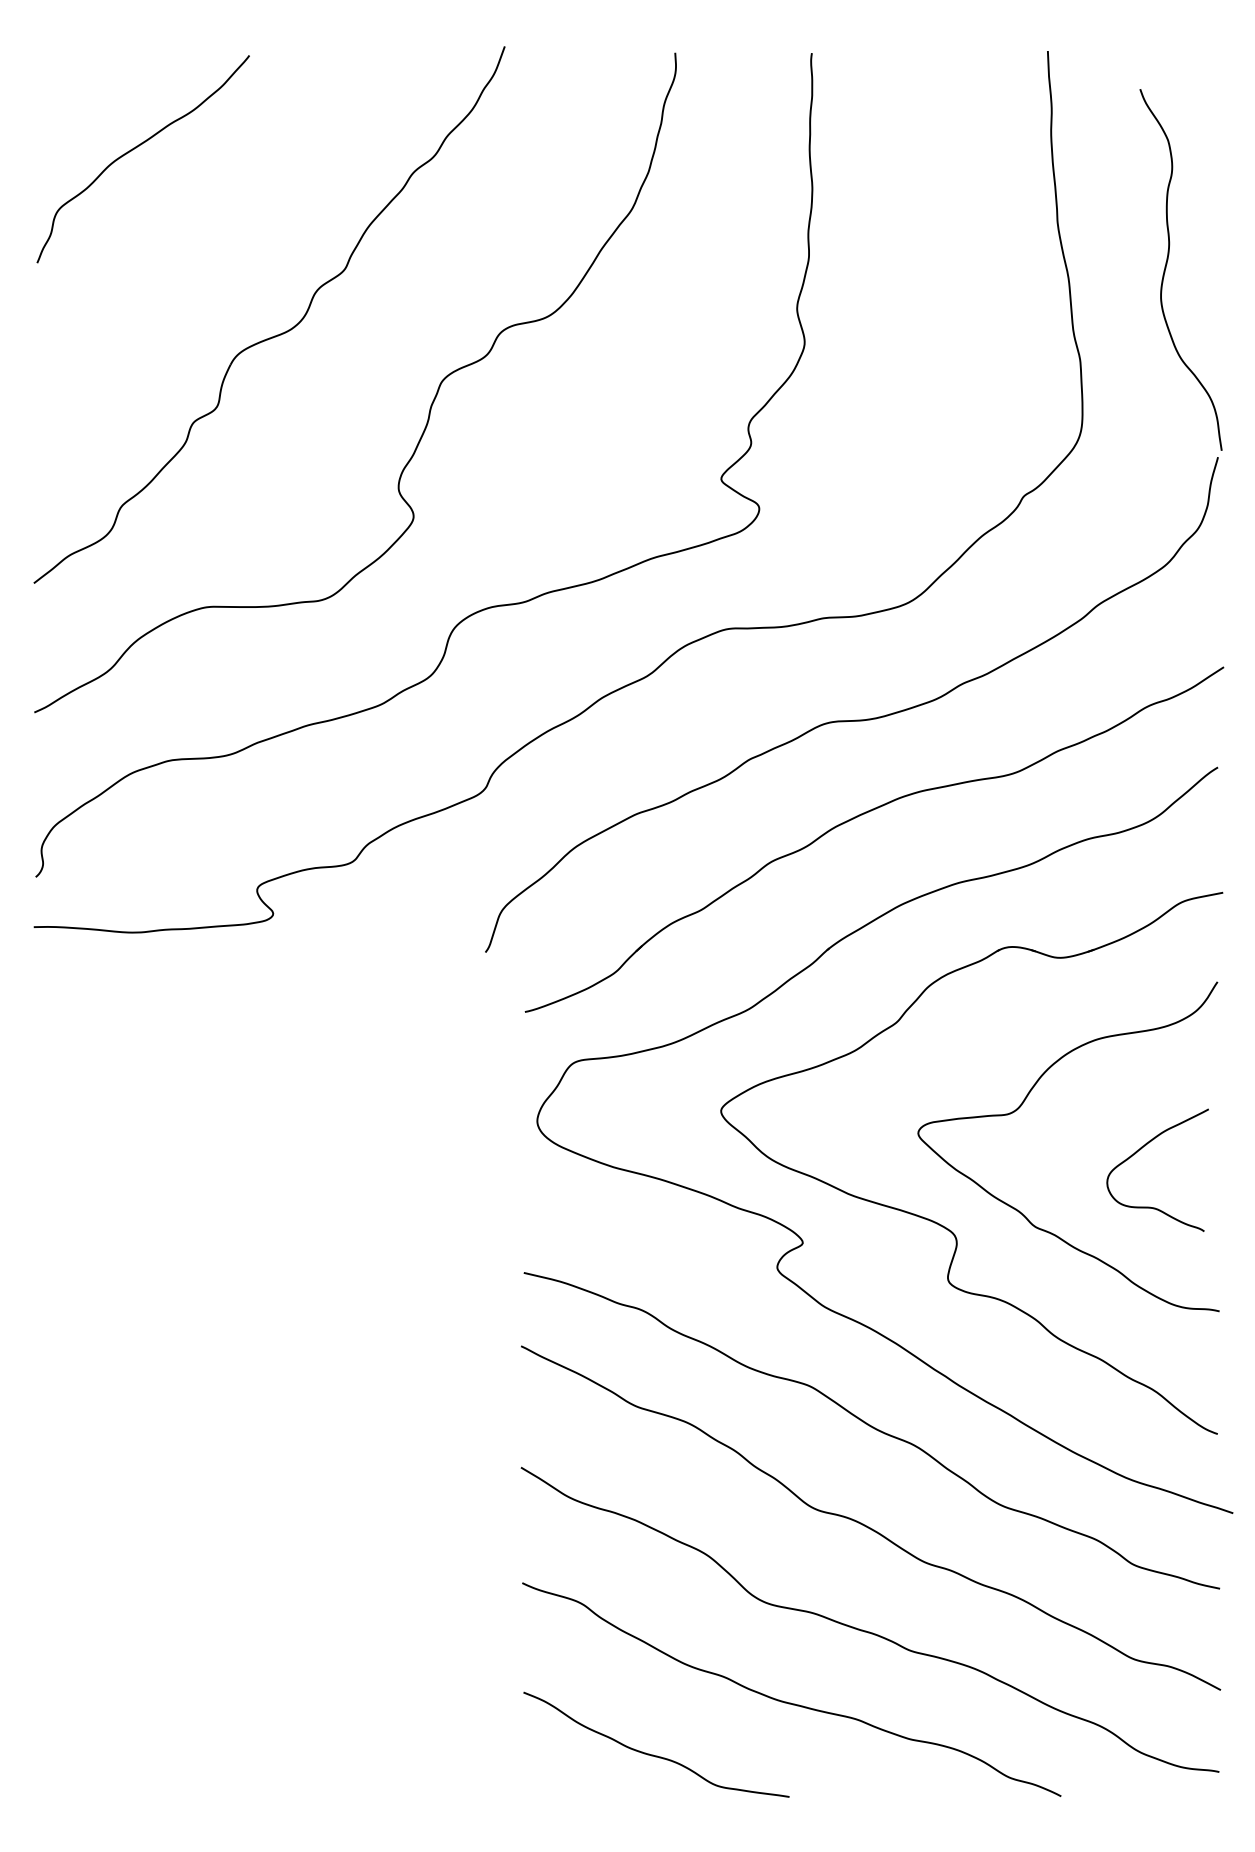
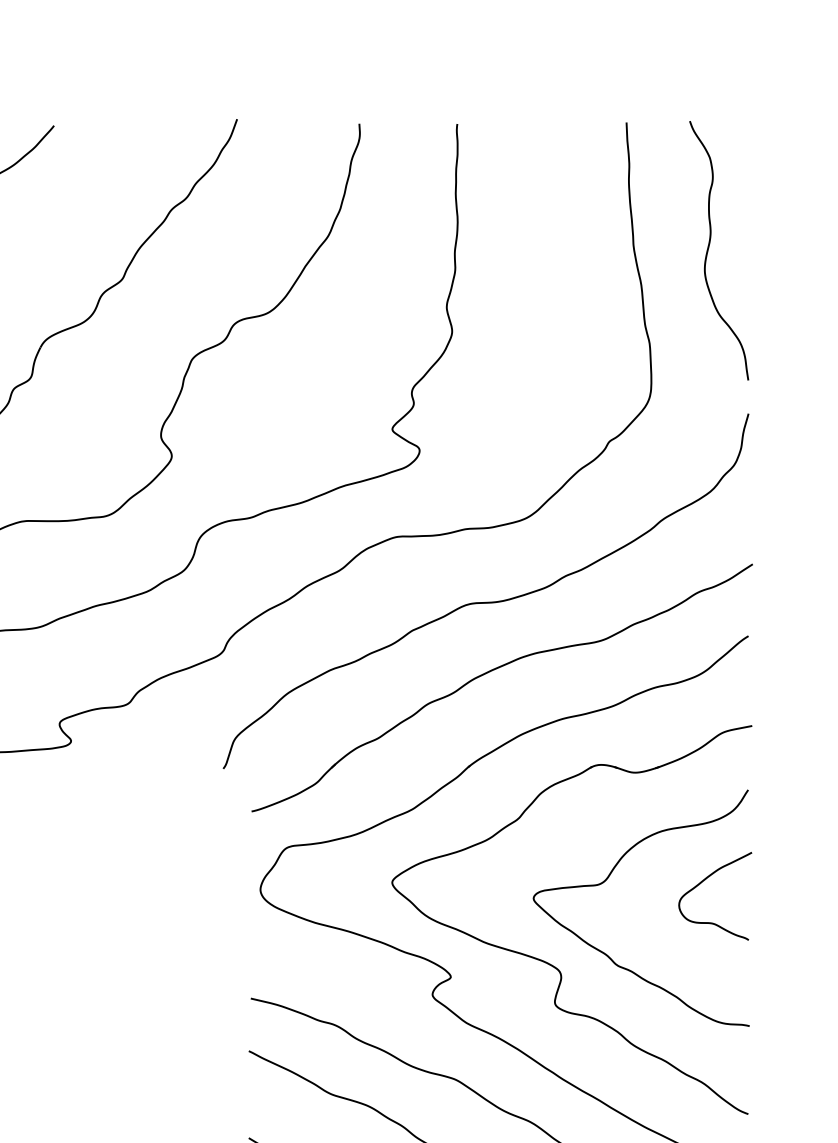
curve: (1167, 264) -> (709, 246), moved
curve: (1140, 1150) -> (703, 882), moved

